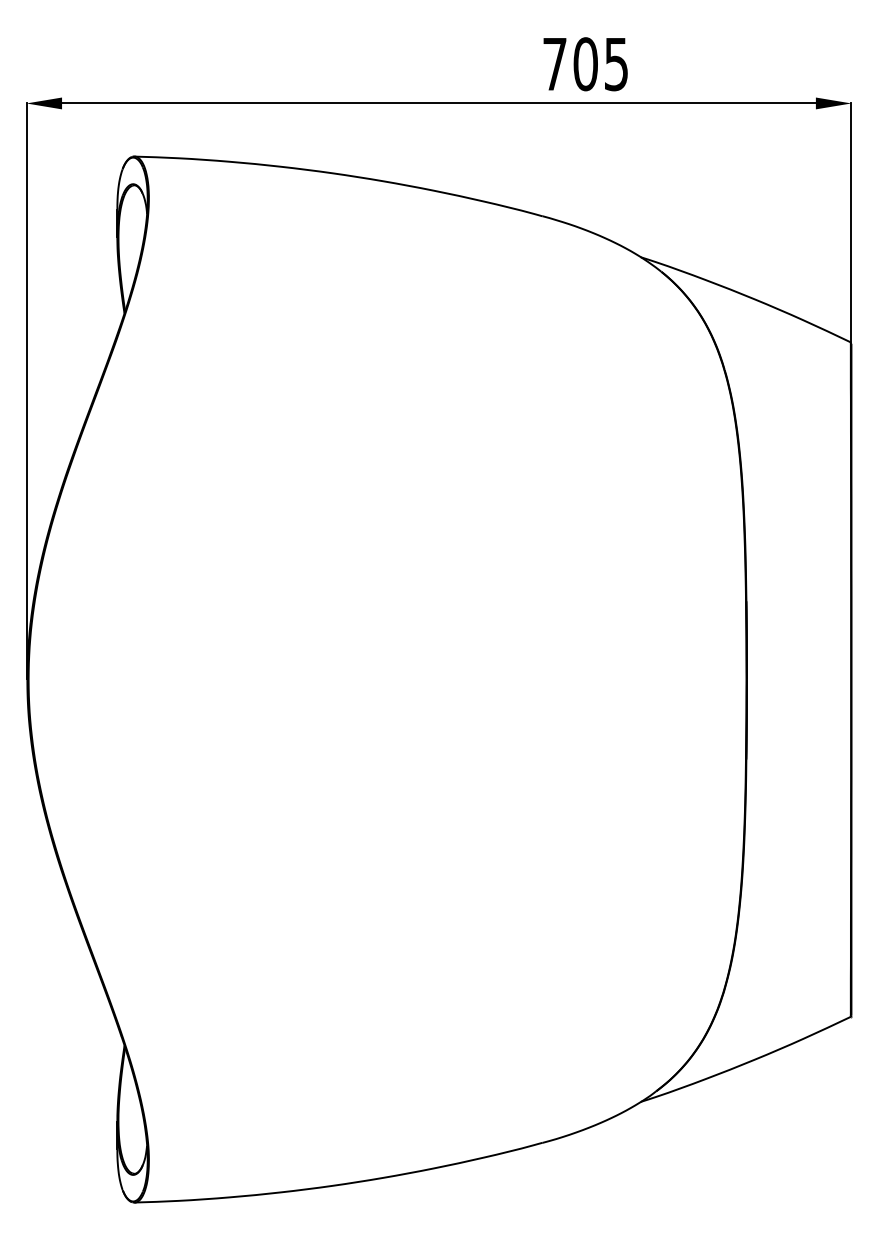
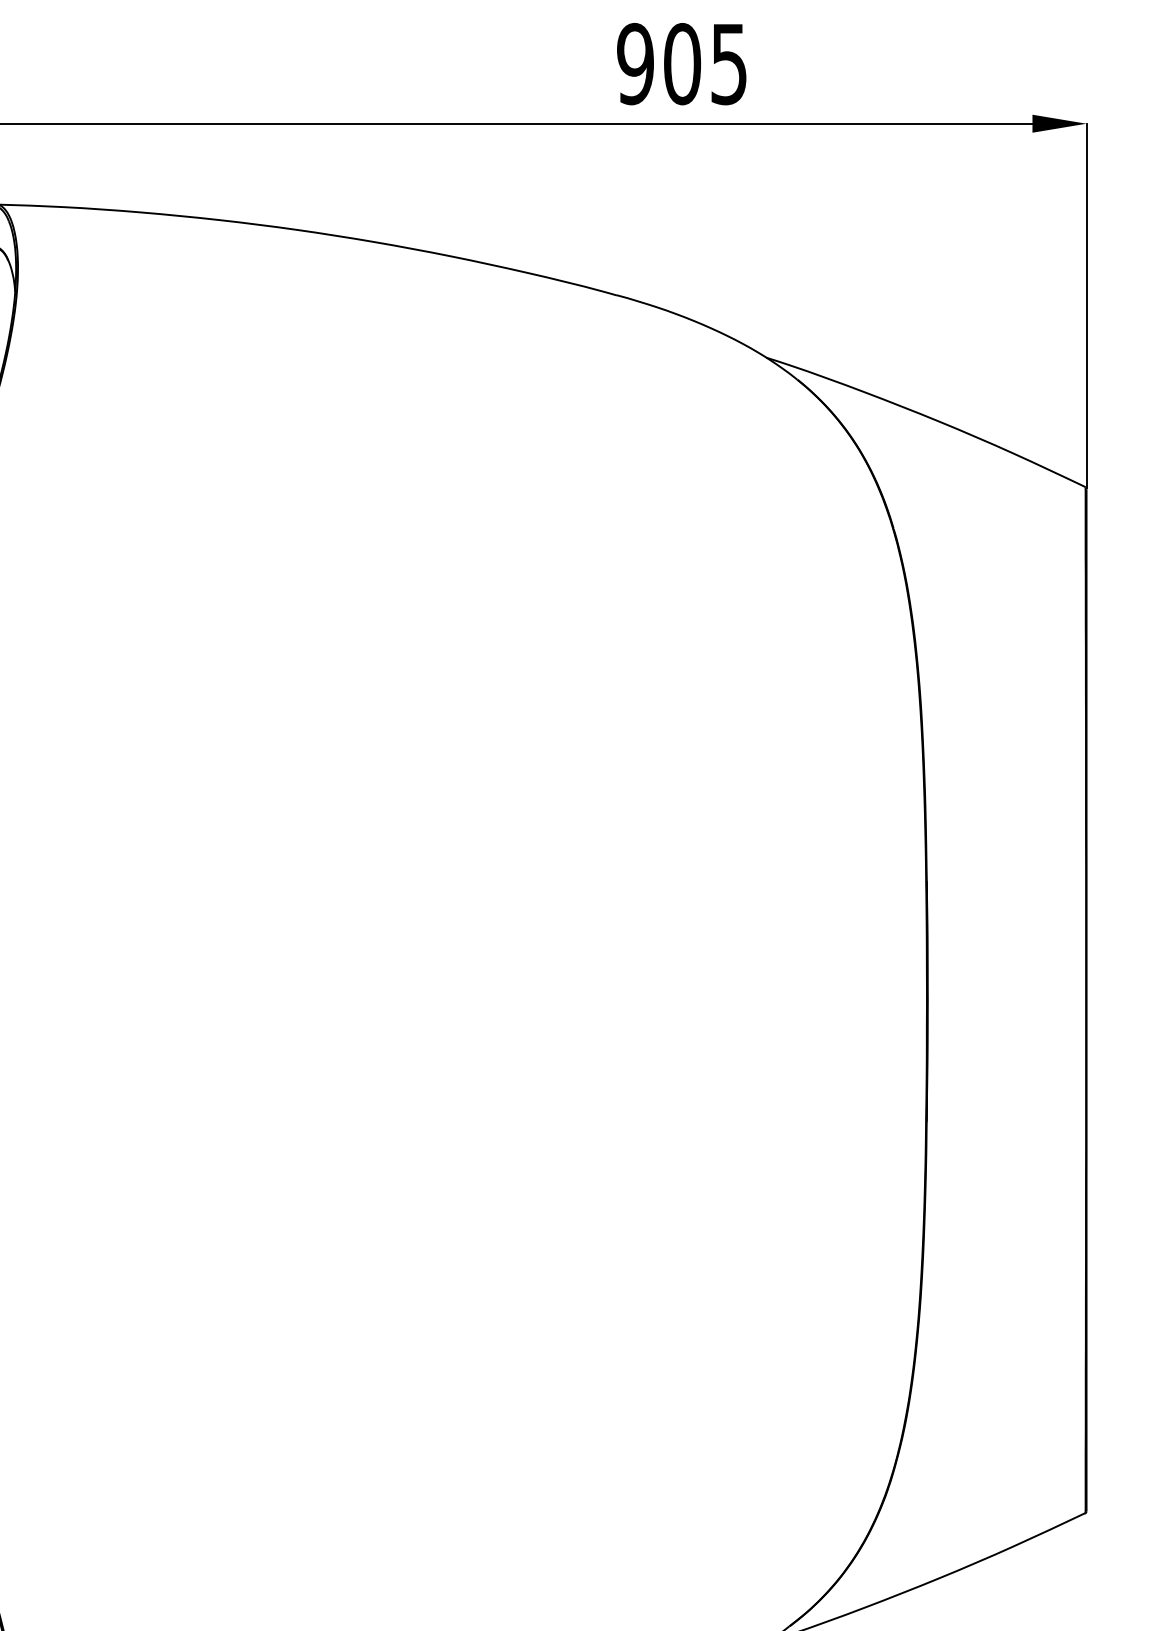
text: (554, 64) -> (634, 64), 705 -> 905

